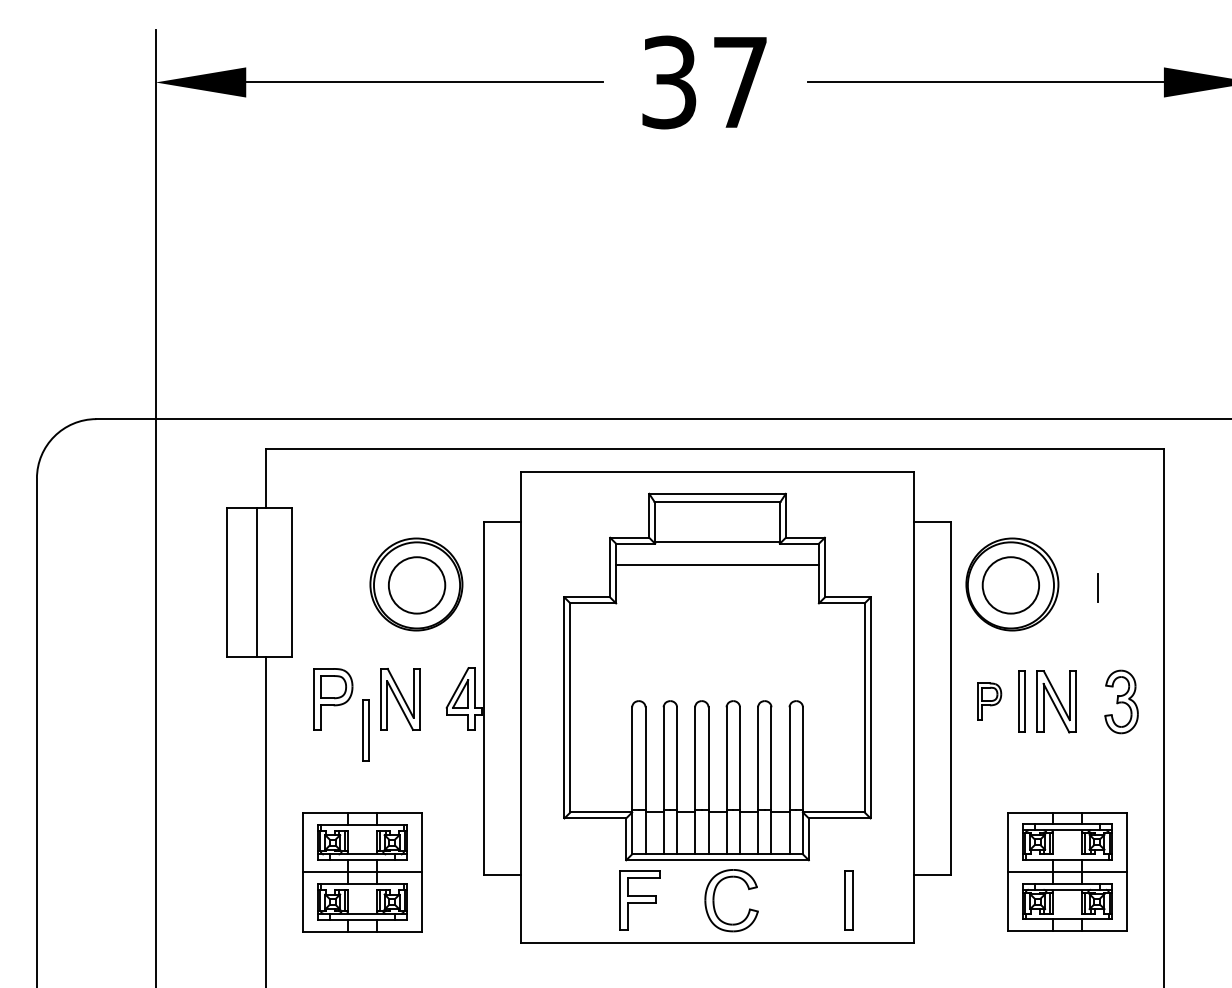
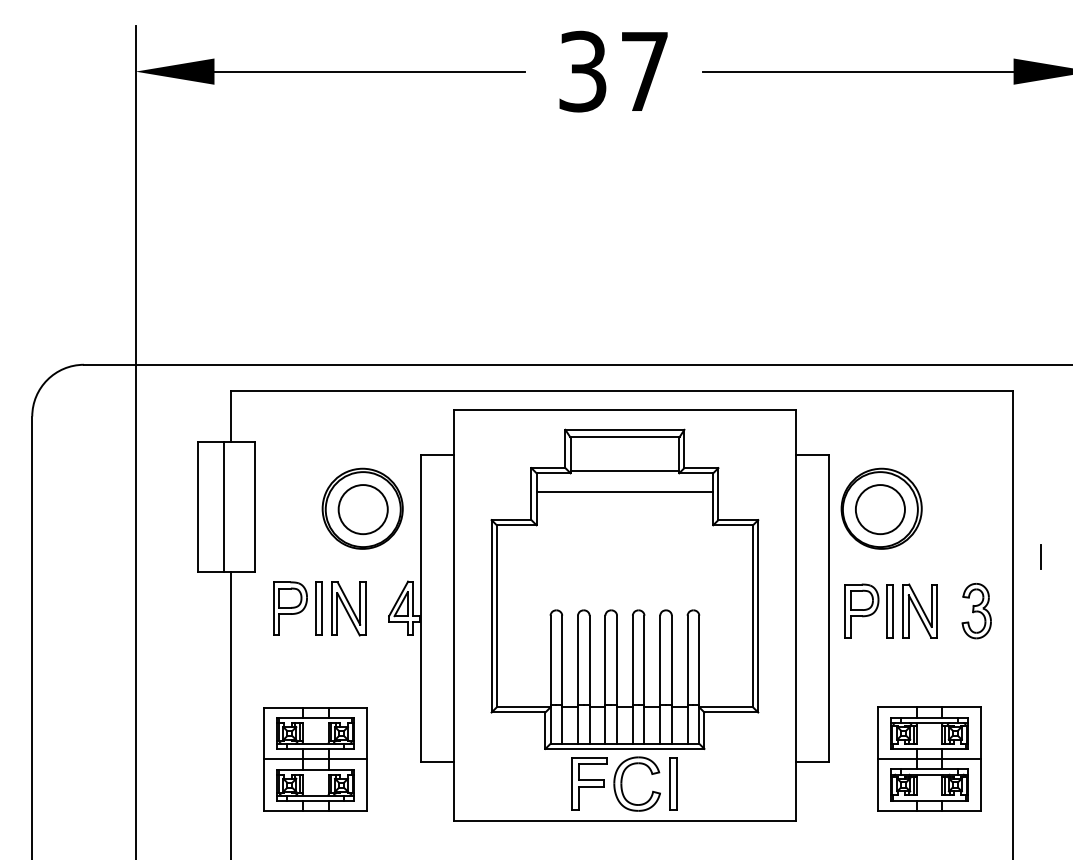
line: (1097, 587) -> (1040, 556), moved
part: (989, 701) -> (861, 610), size x1.67
part: (365, 730) -> (318, 608), moved
part: (639, 900) -> (589, 783), moved
part: (848, 900) -> (672, 783), moved

